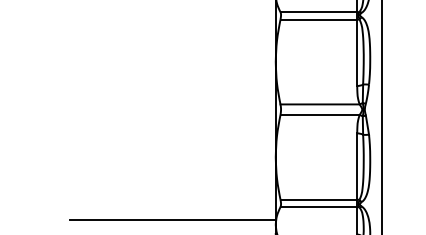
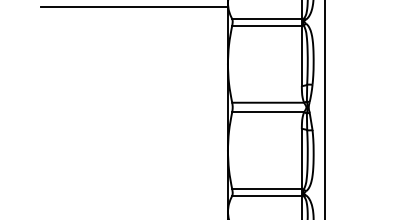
line: (172, 219) -> (134, 207), removed

